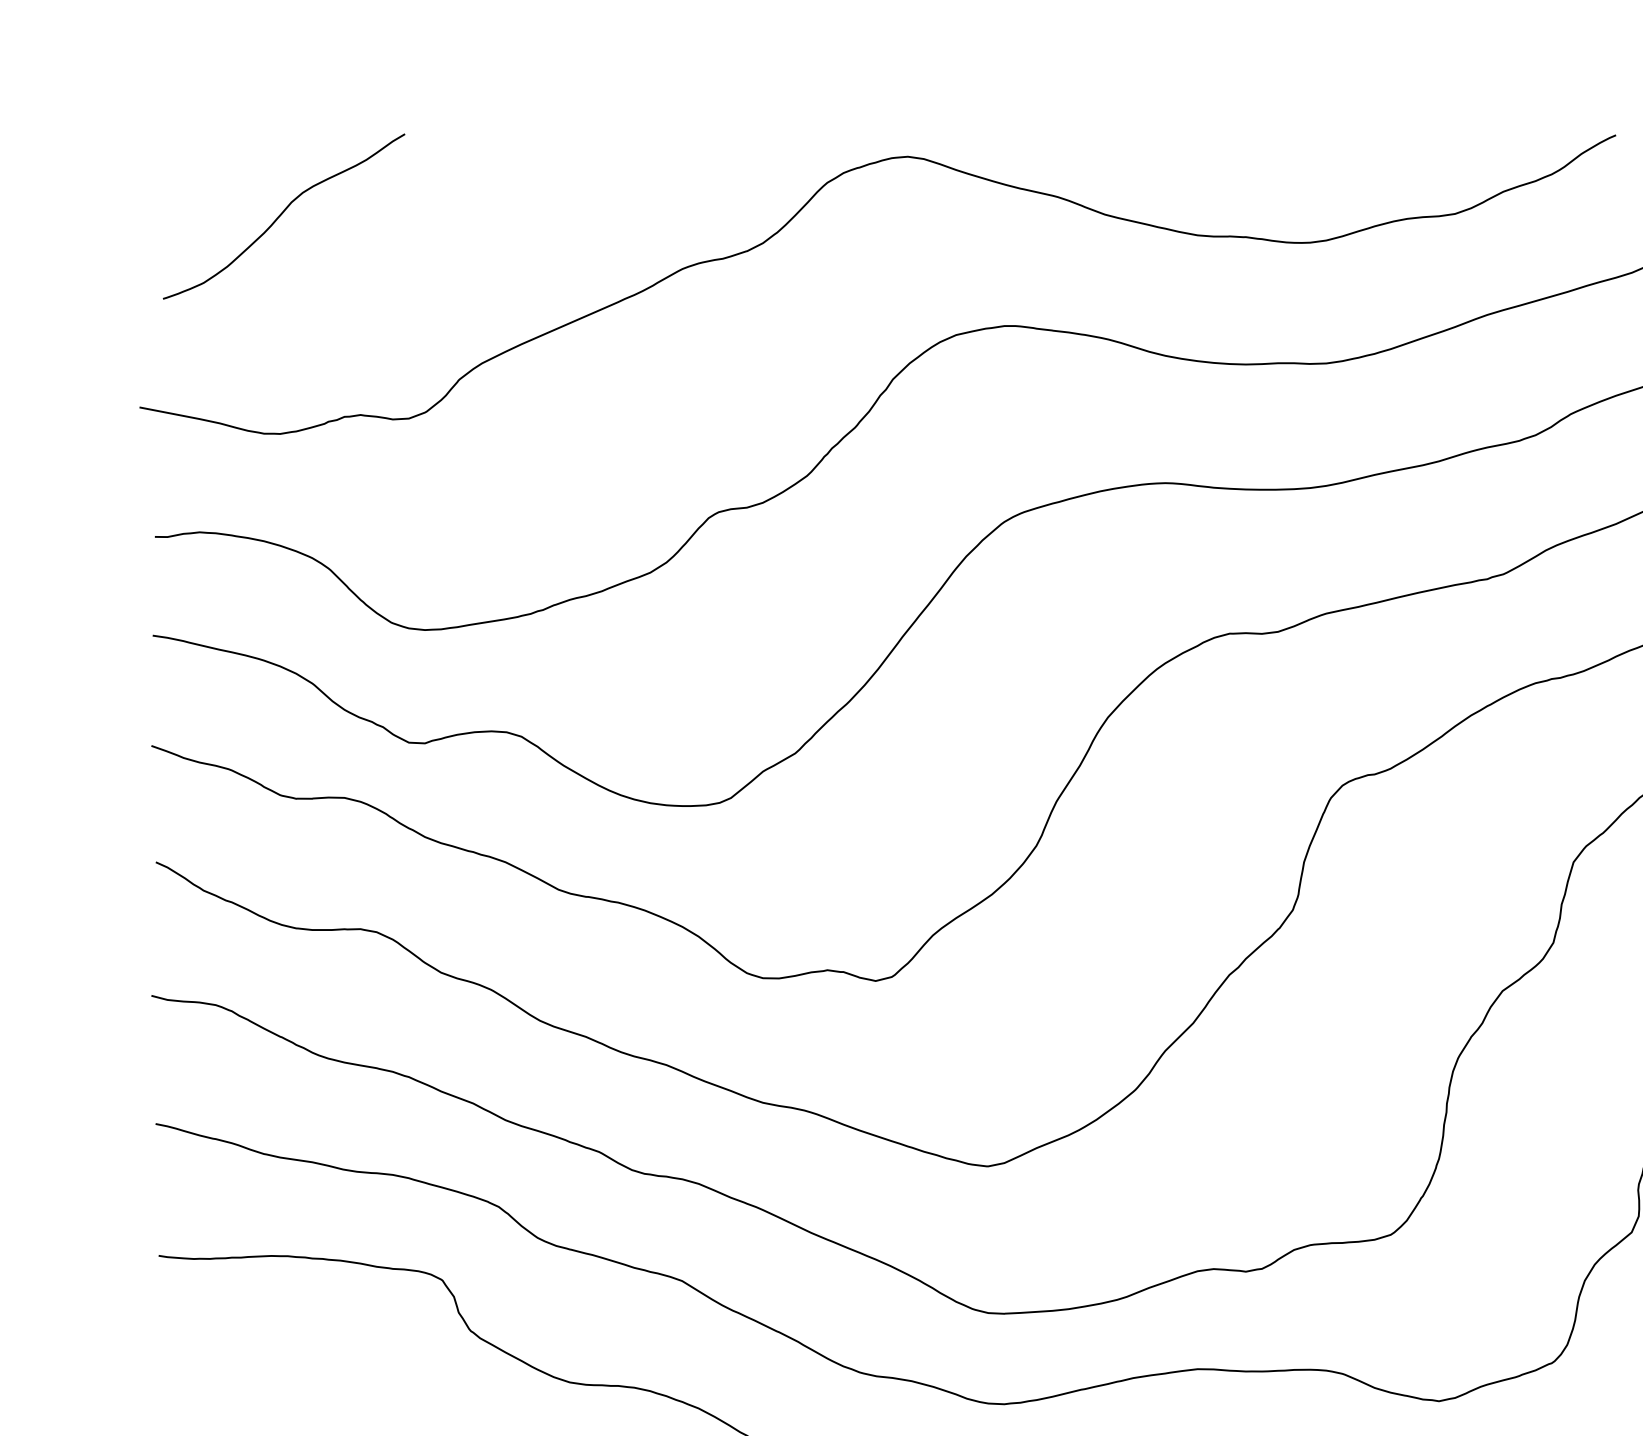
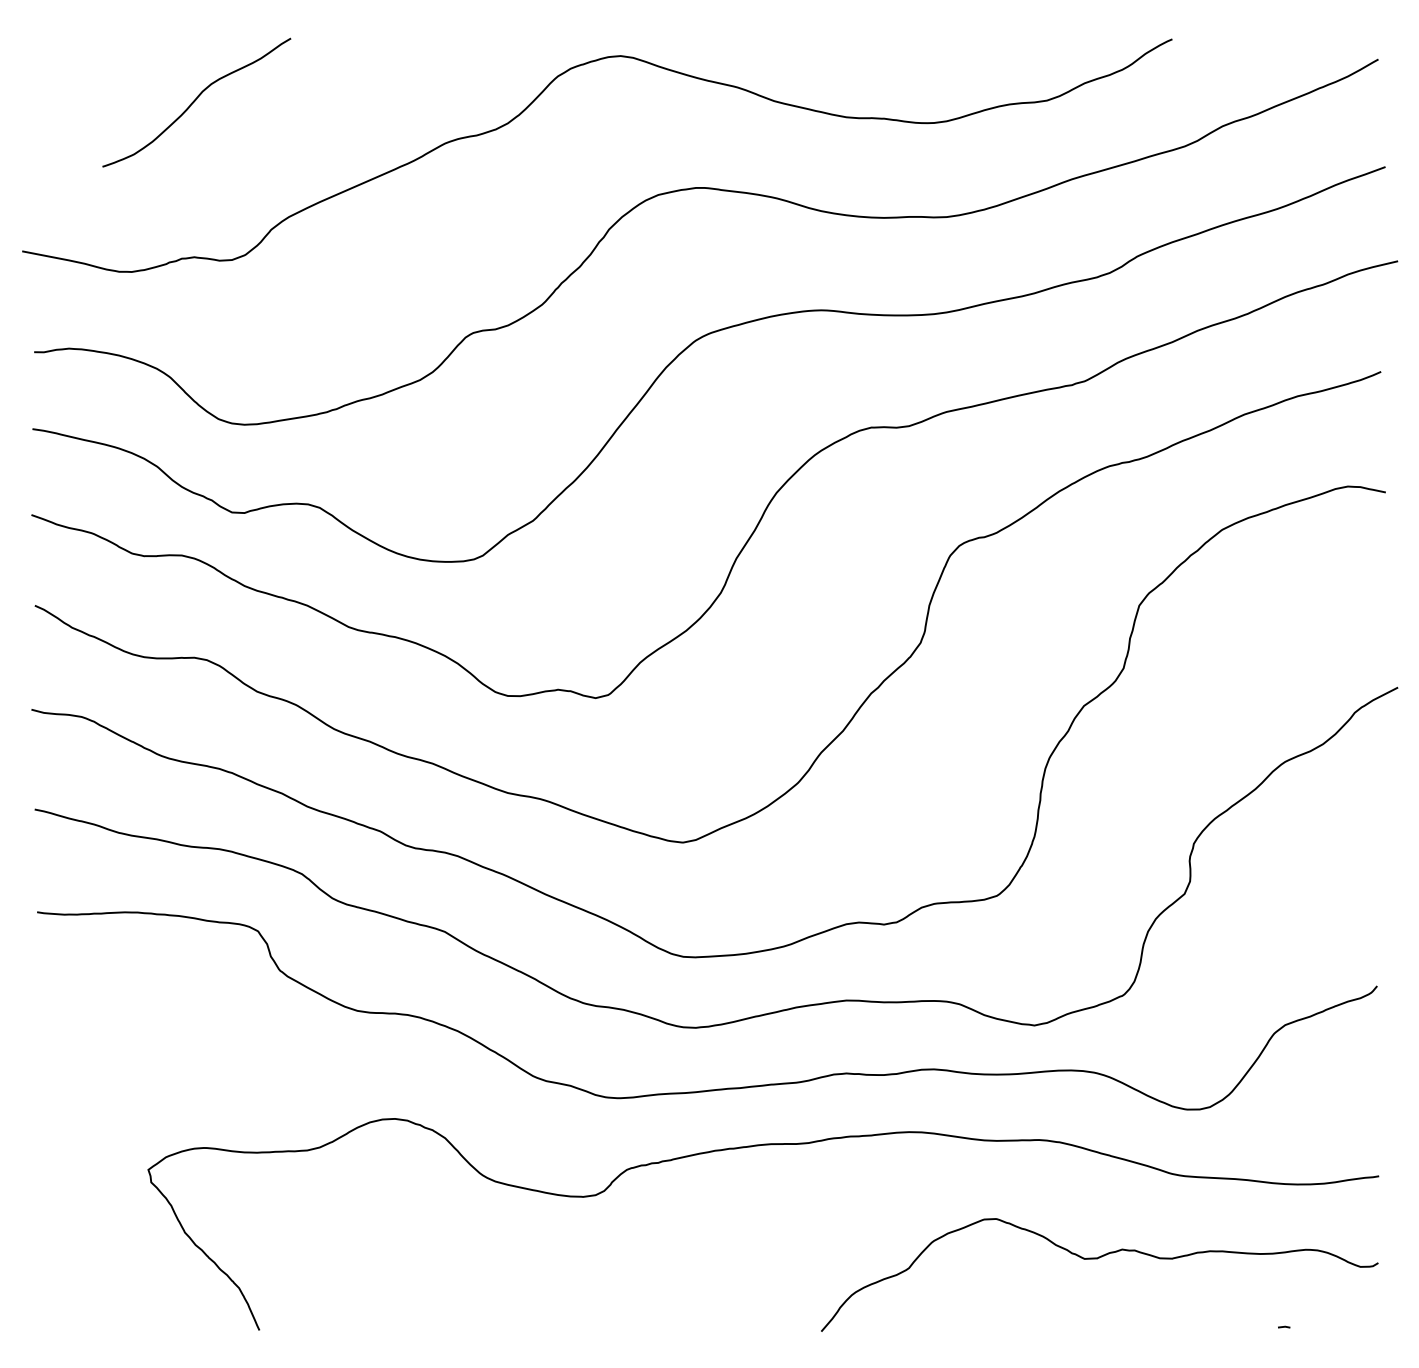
curve: (282, 215) -> (195, 101), moved

